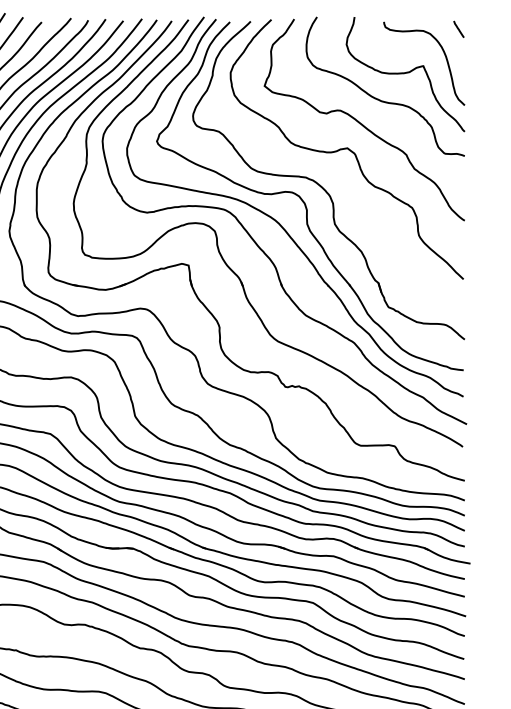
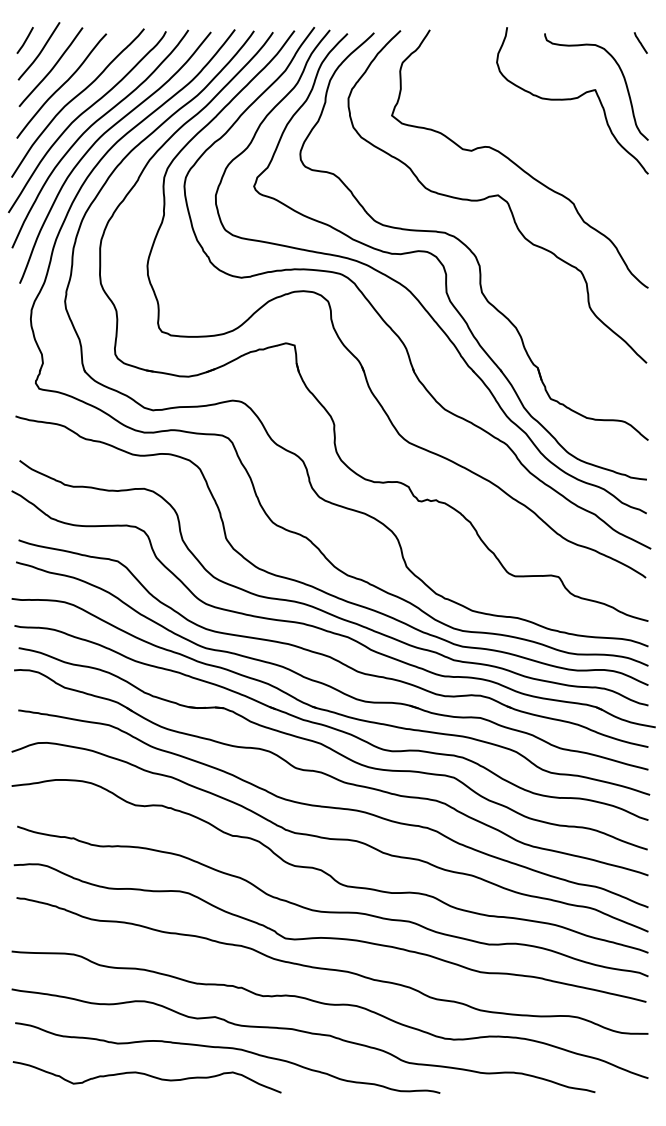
curve: (379, 99) -> (538, 132), removed

